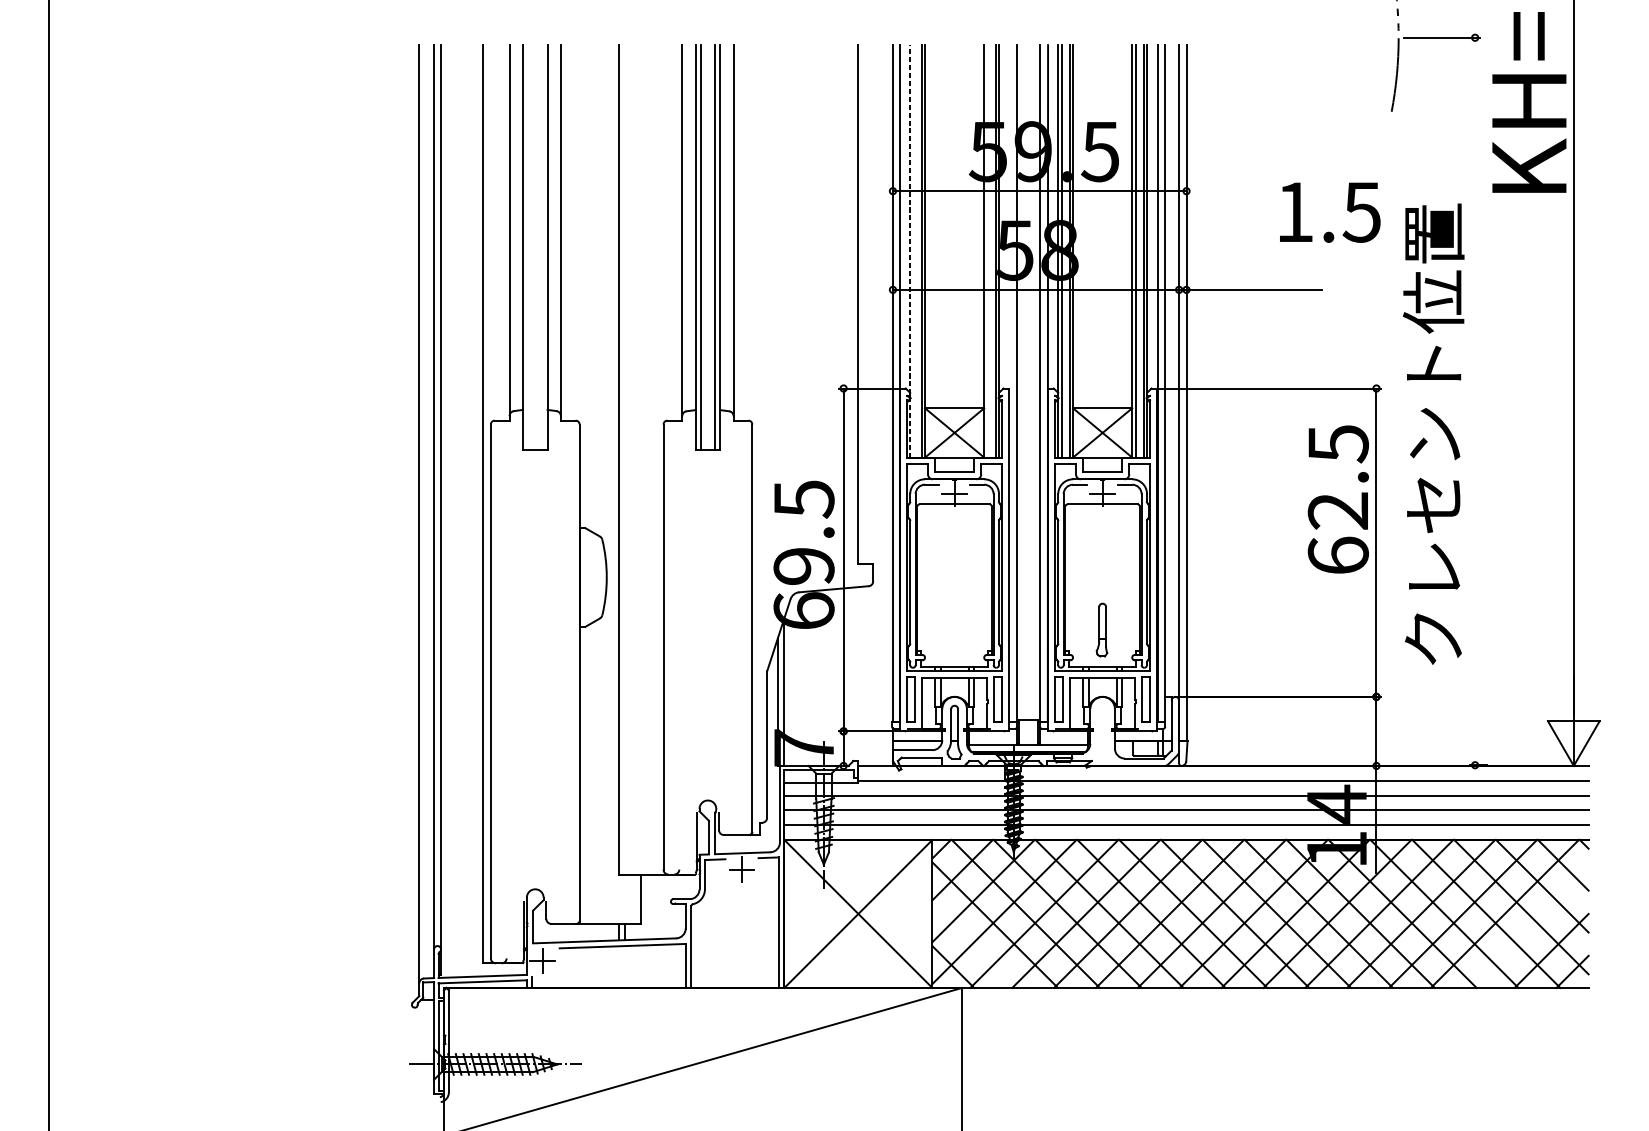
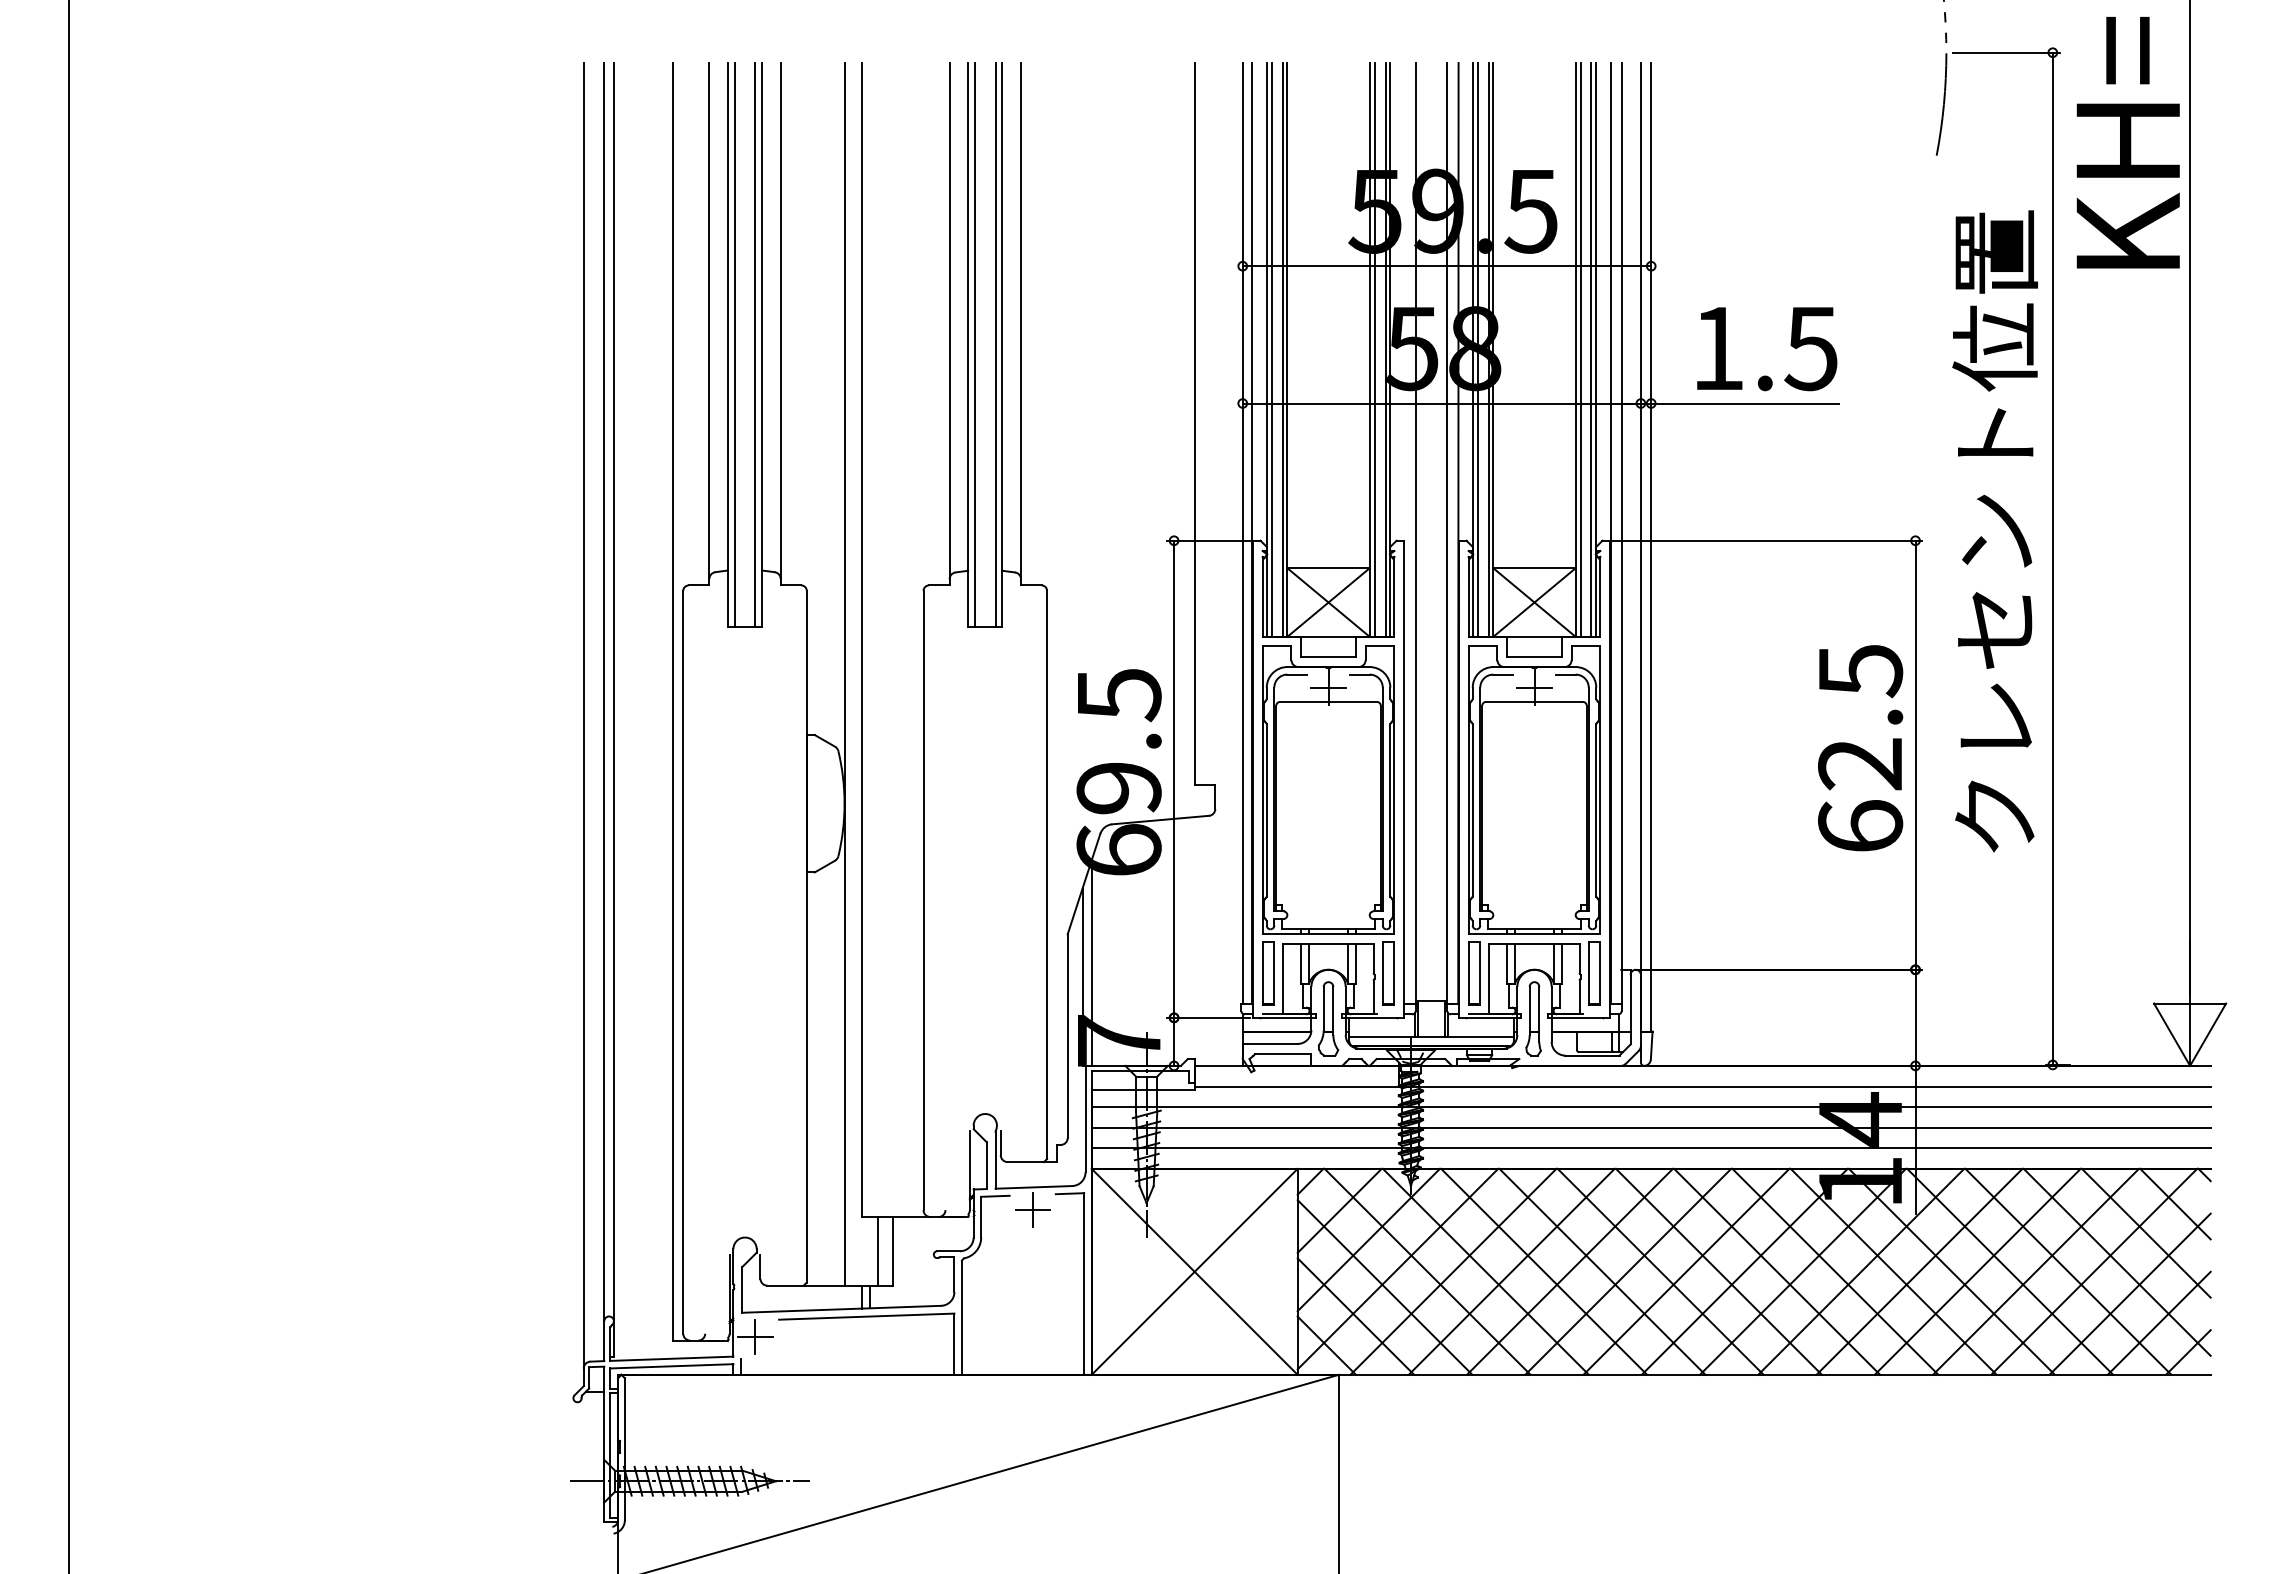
text: (1330, 212) -> (1767, 349), moved
line: (527, 247) -> (734, 344), added
line: (542, 247) -> (755, 344), added
line: (910, 251) -> (1266, 349), dashed -> solid
line: (913, 251) -> (1271, 349), added
line: (987, 251) -> (1374, 349), added
line: (1474, 401) -> (2052, 558), added
text: (1433, 434) -> (1994, 531), moved
line: (606, 484) -> (844, 674), added
text: (1338, 499) -> (1860, 748), moved
part: (1101, 629) -> (1533, 1018), moved
line: (631, 899) -> (878, 1251), added
line: (1530, 929) -> (2129, 1293), added
line: (973, 946) -> (1355, 1316), added

